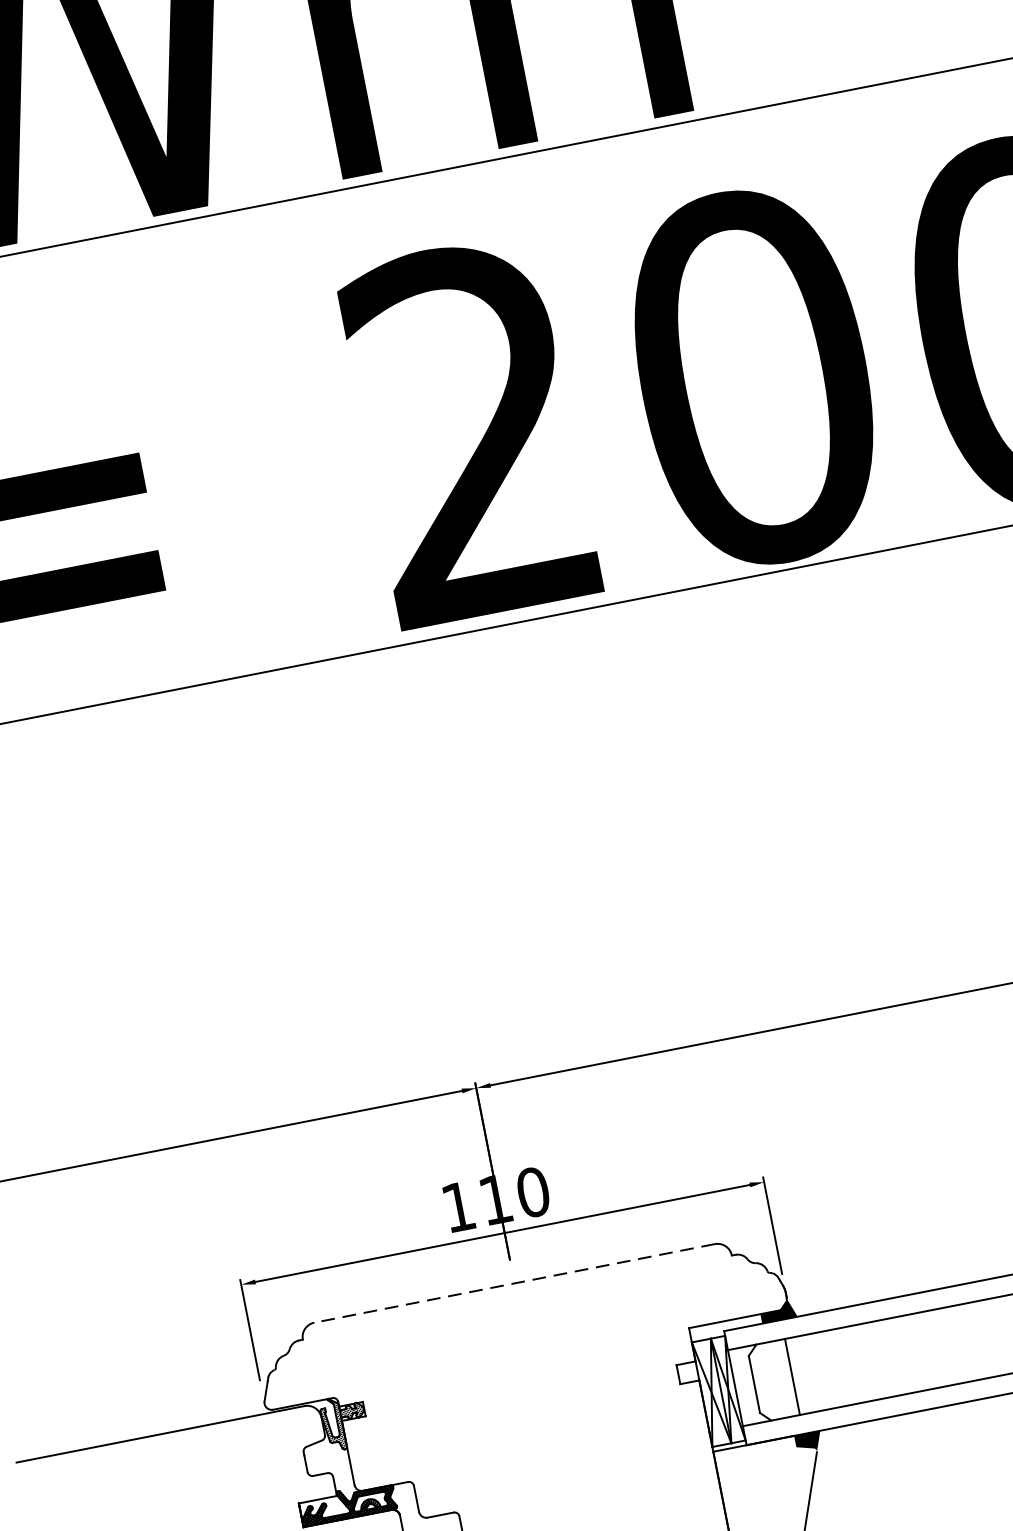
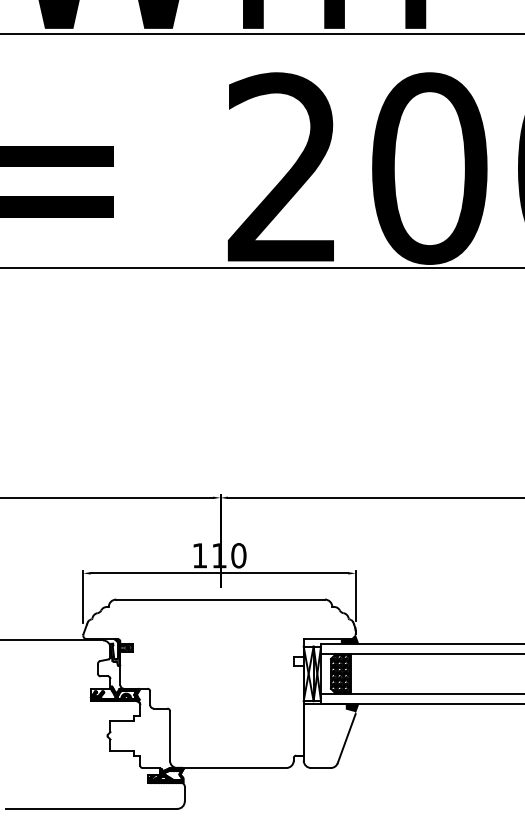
line: (514, 1283) -> (220, 599), dashed -> solid
hatch: (772, 1380) -> (340, 673), added

